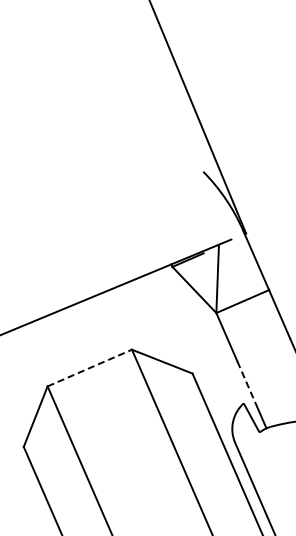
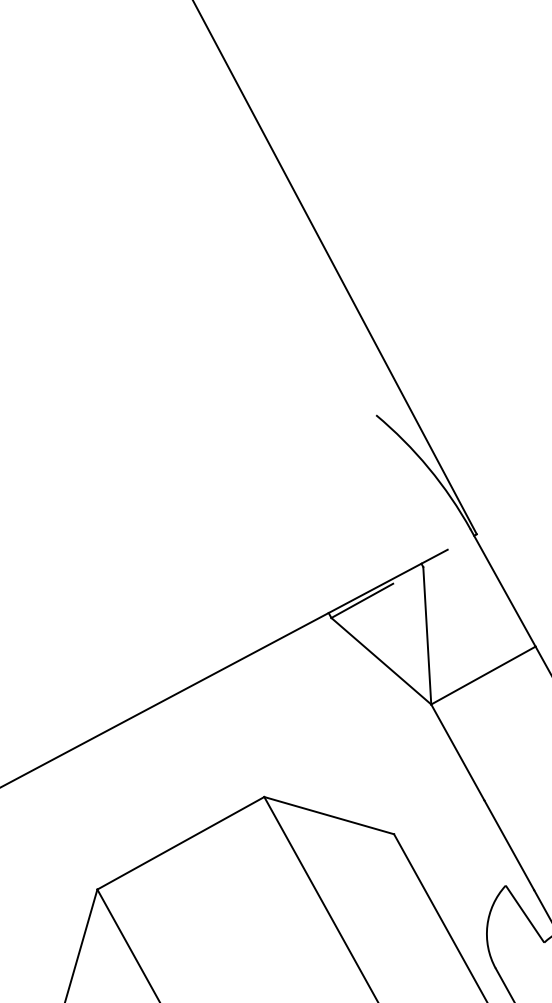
line: (89, 368) -> (180, 844), dashed -> solid
line: (247, 384) -> (509, 845), dashed -> solid

